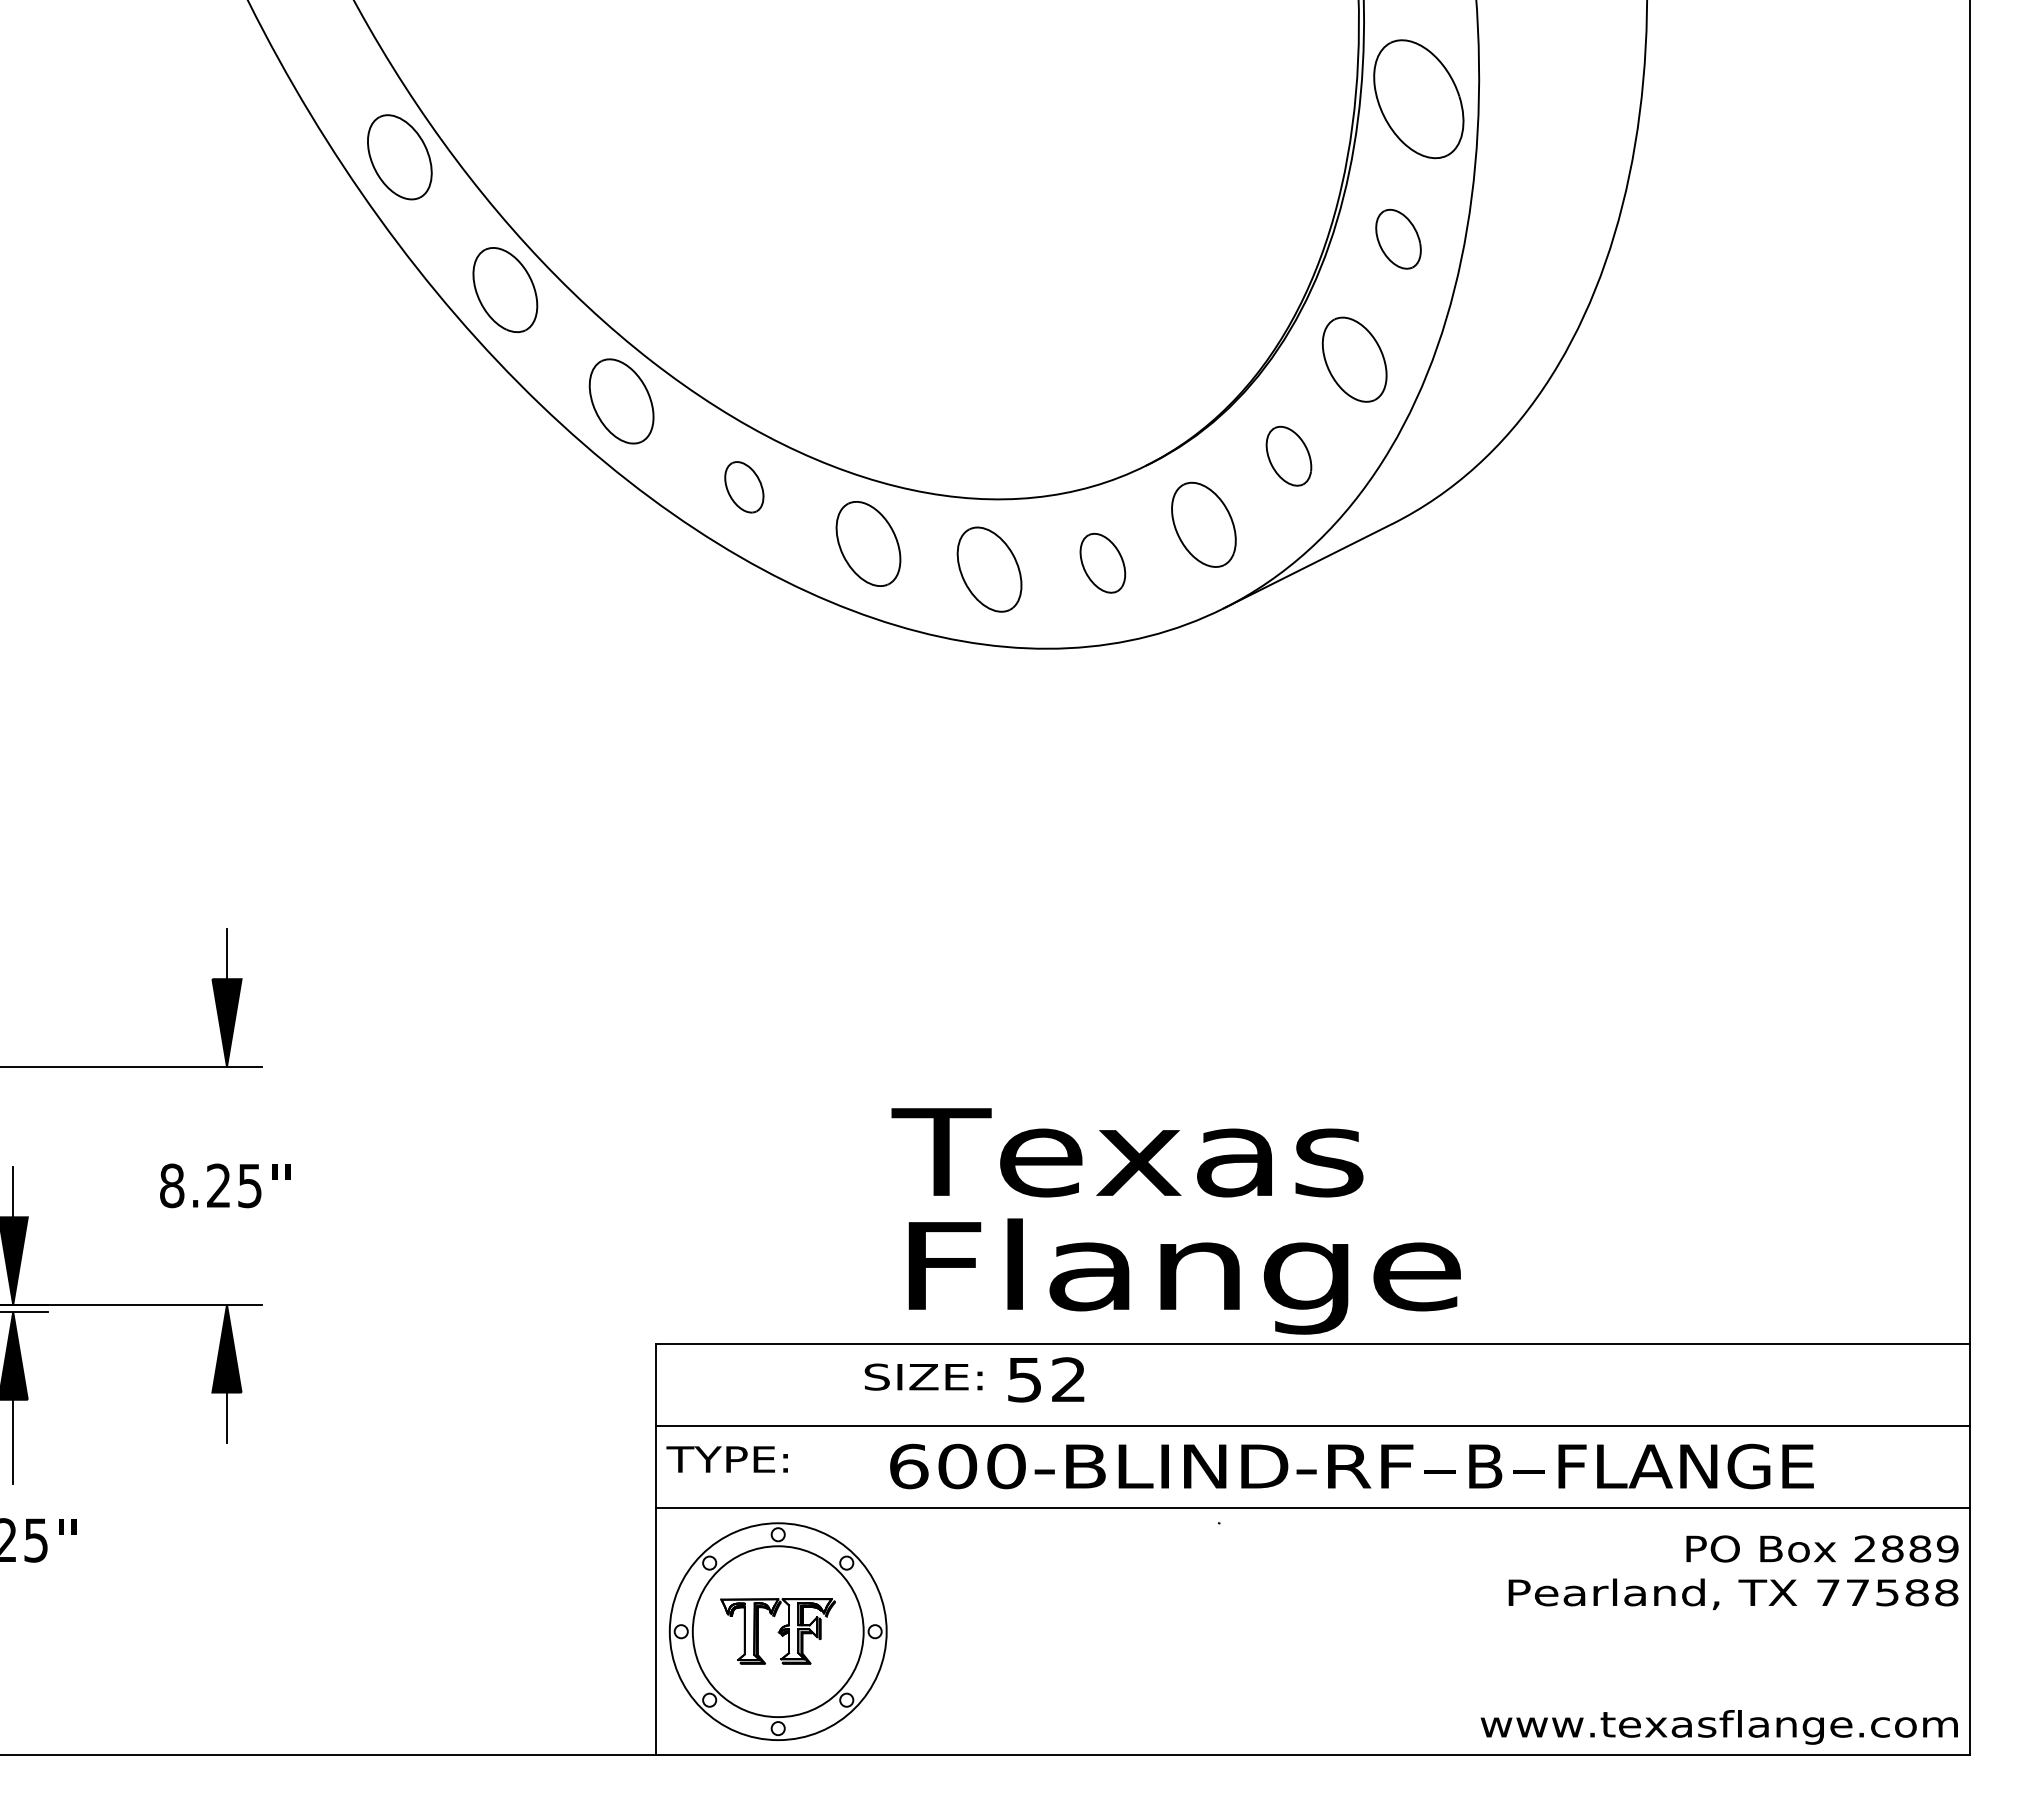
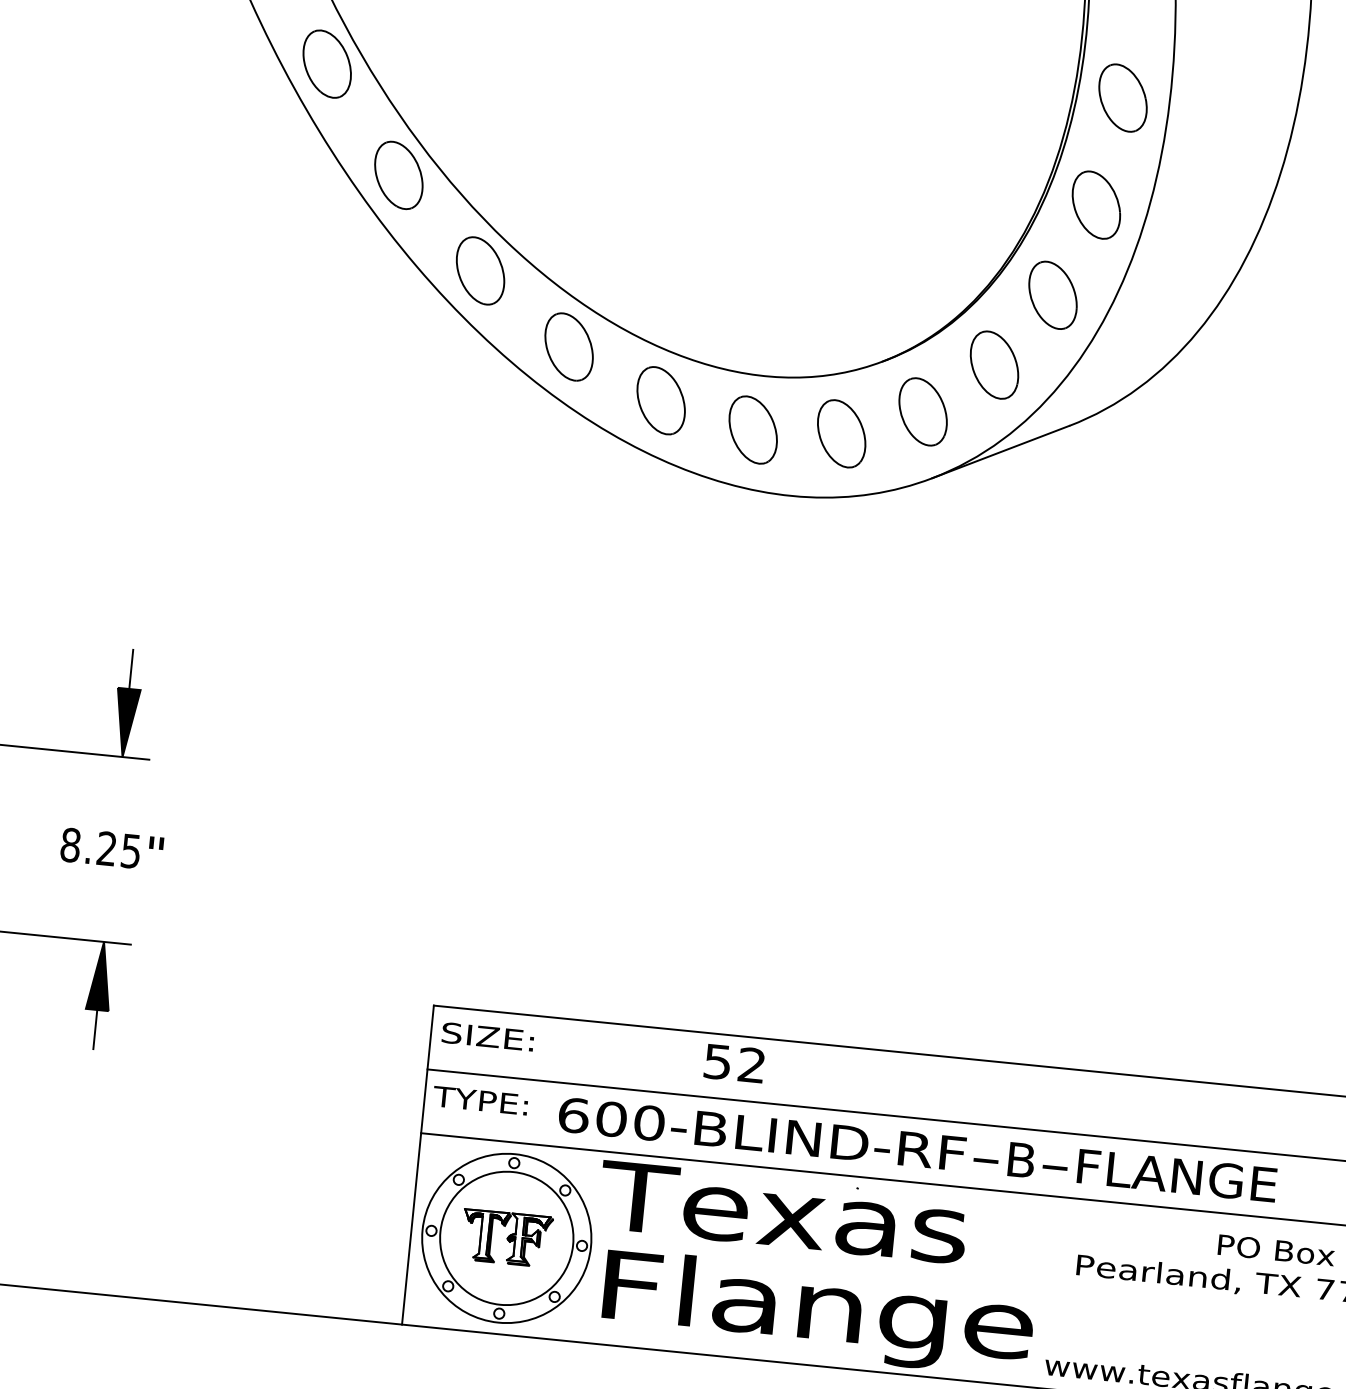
part: (1418, 99) -> (1122, 98), size x0.71
part: (1398, 239) -> (1096, 205), size x1.43
part: (1288, 456) -> (994, 365), size x1.43
part: (744, 487) -> (569, 347), size x1.67
part: (1102, 563) -> (841, 434), size x1.43
text: (1175, 1221) -> (815, 1269), moved
text: (923, 1376) -> (487, 1036), moved
text: (1351, 1466) -> (917, 1149), moved

